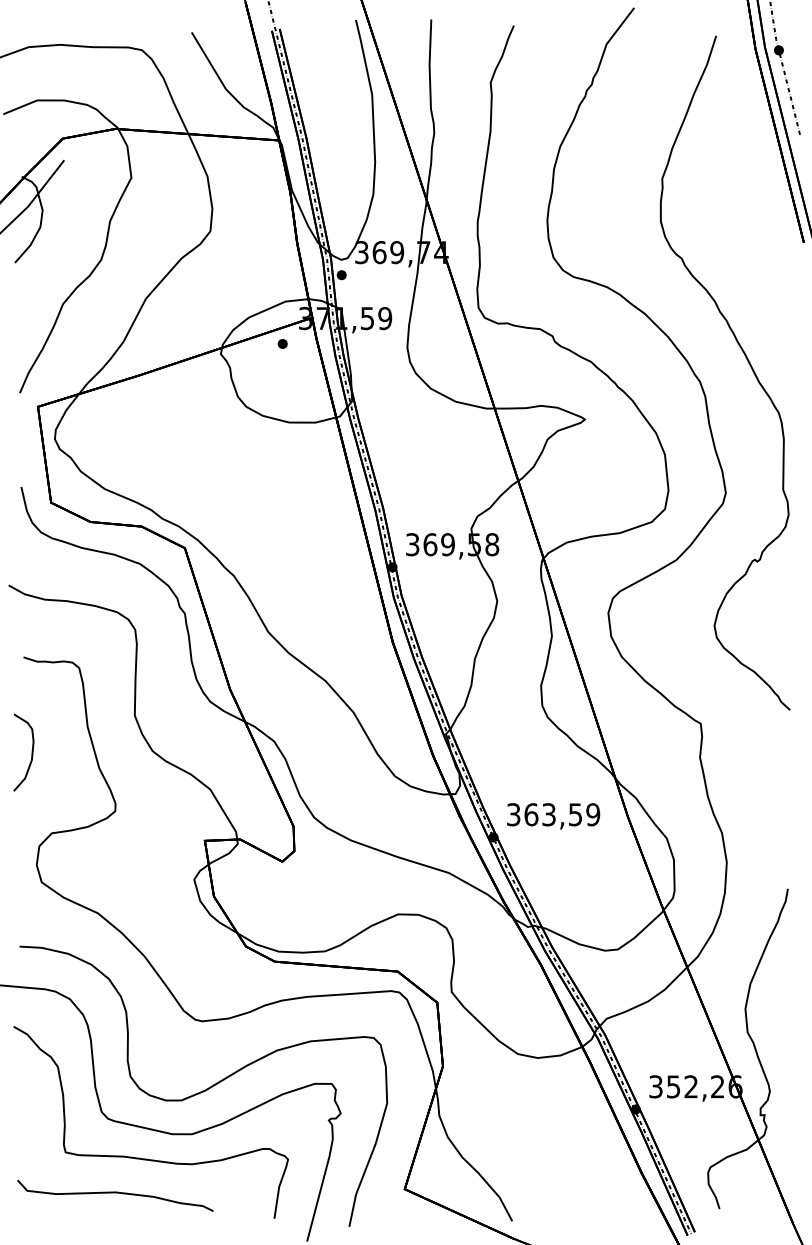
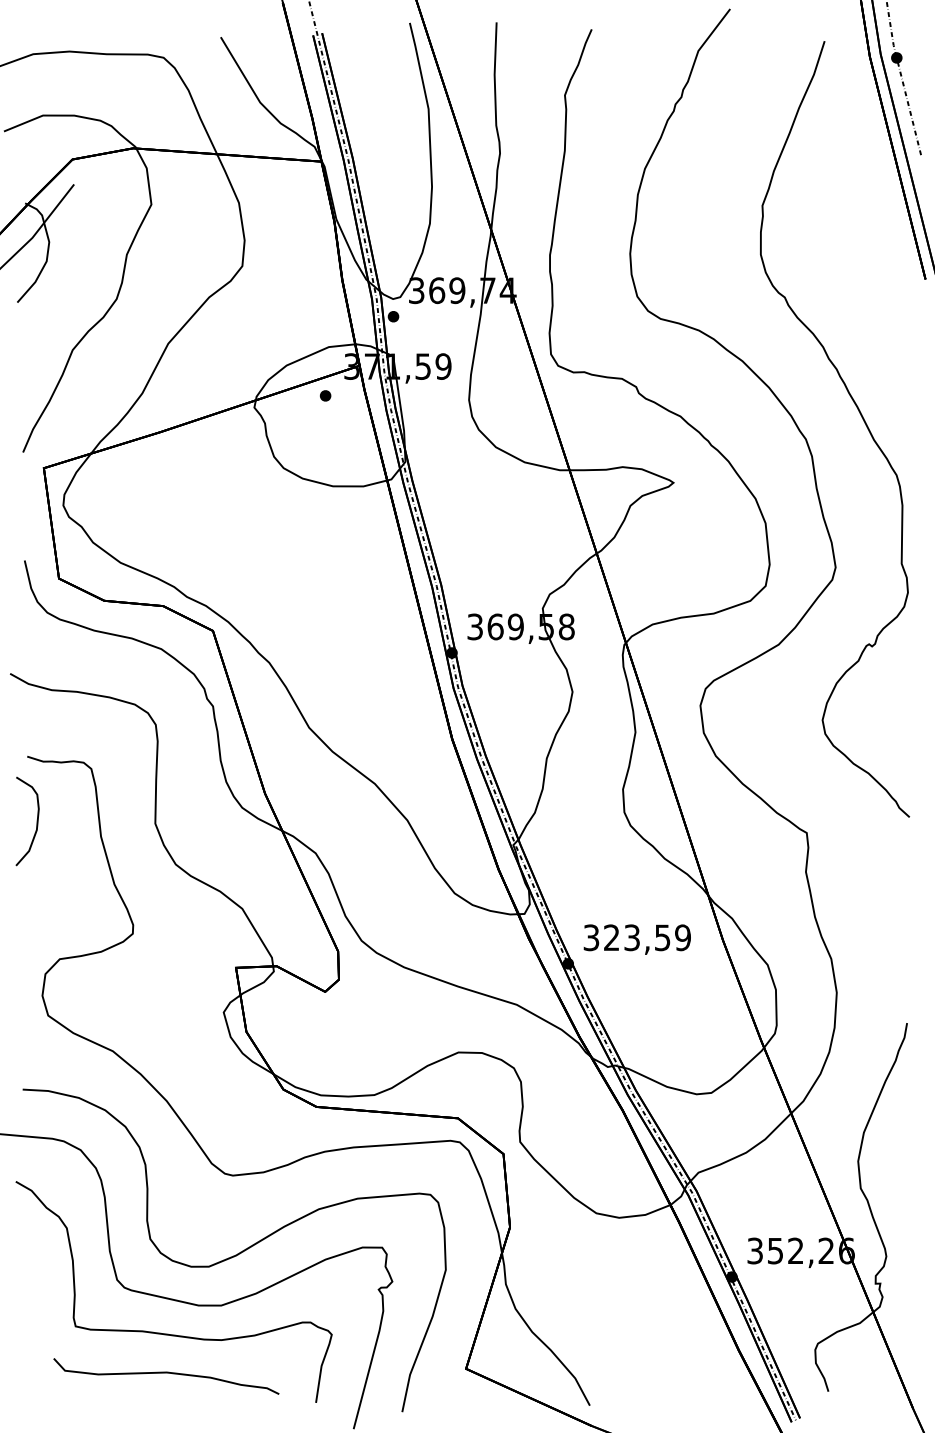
curve: (31, 752) -> (36, 821), moved
text: (531, 814) -> (611, 937), 363,59 -> 323,59
curve: (115, 1193) -> (166, 1373), moved

